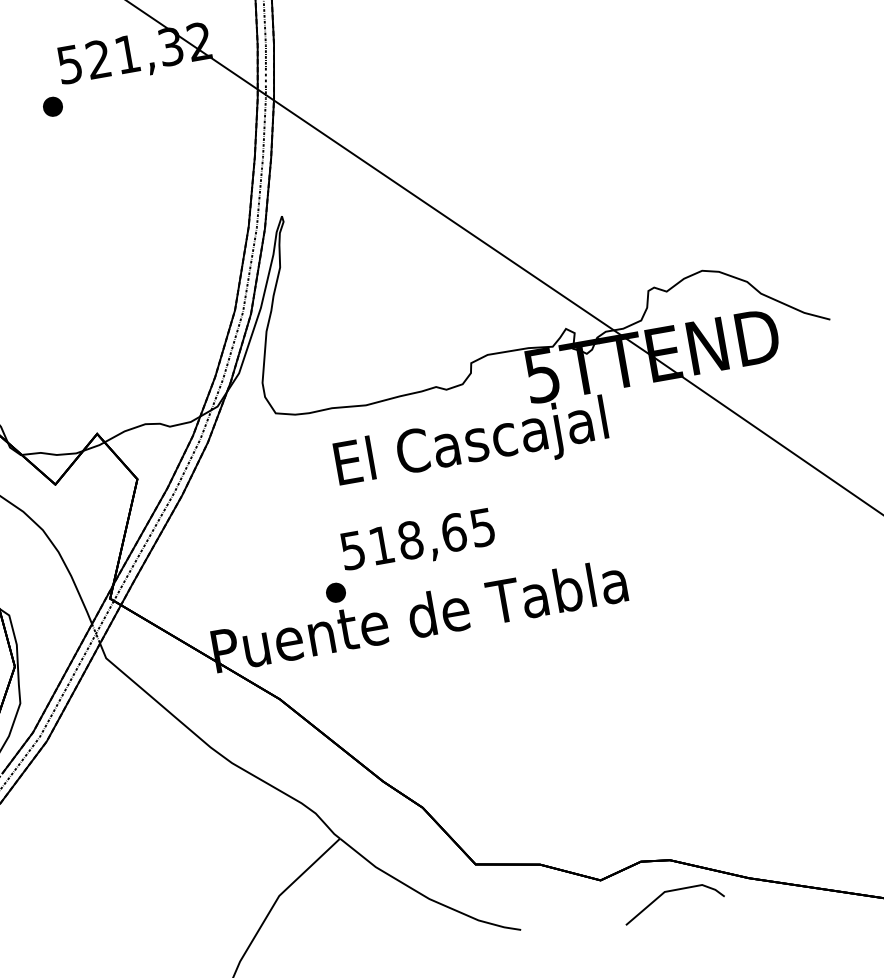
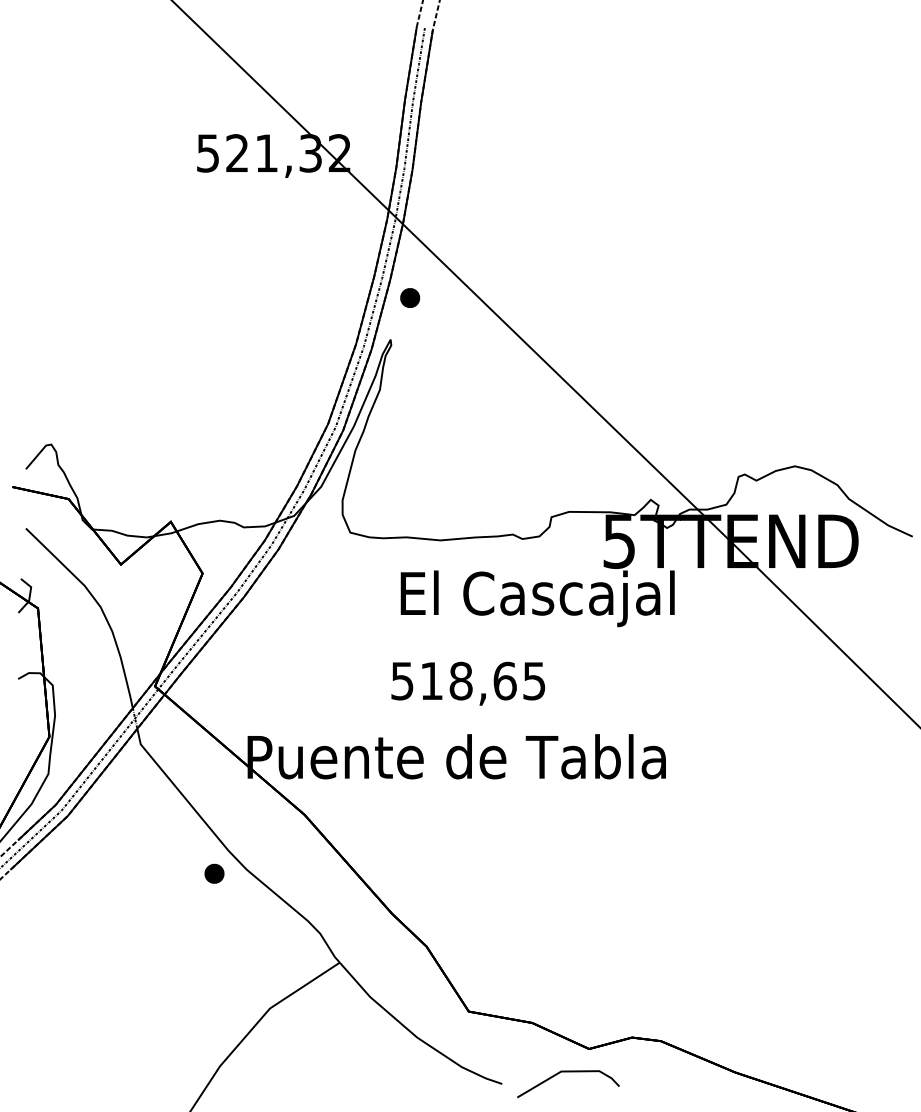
part: (53, 106) -> (410, 297), moved
part: (335, 592) -> (214, 873), moved
part: (672, 891) -> (568, 1072), moved

